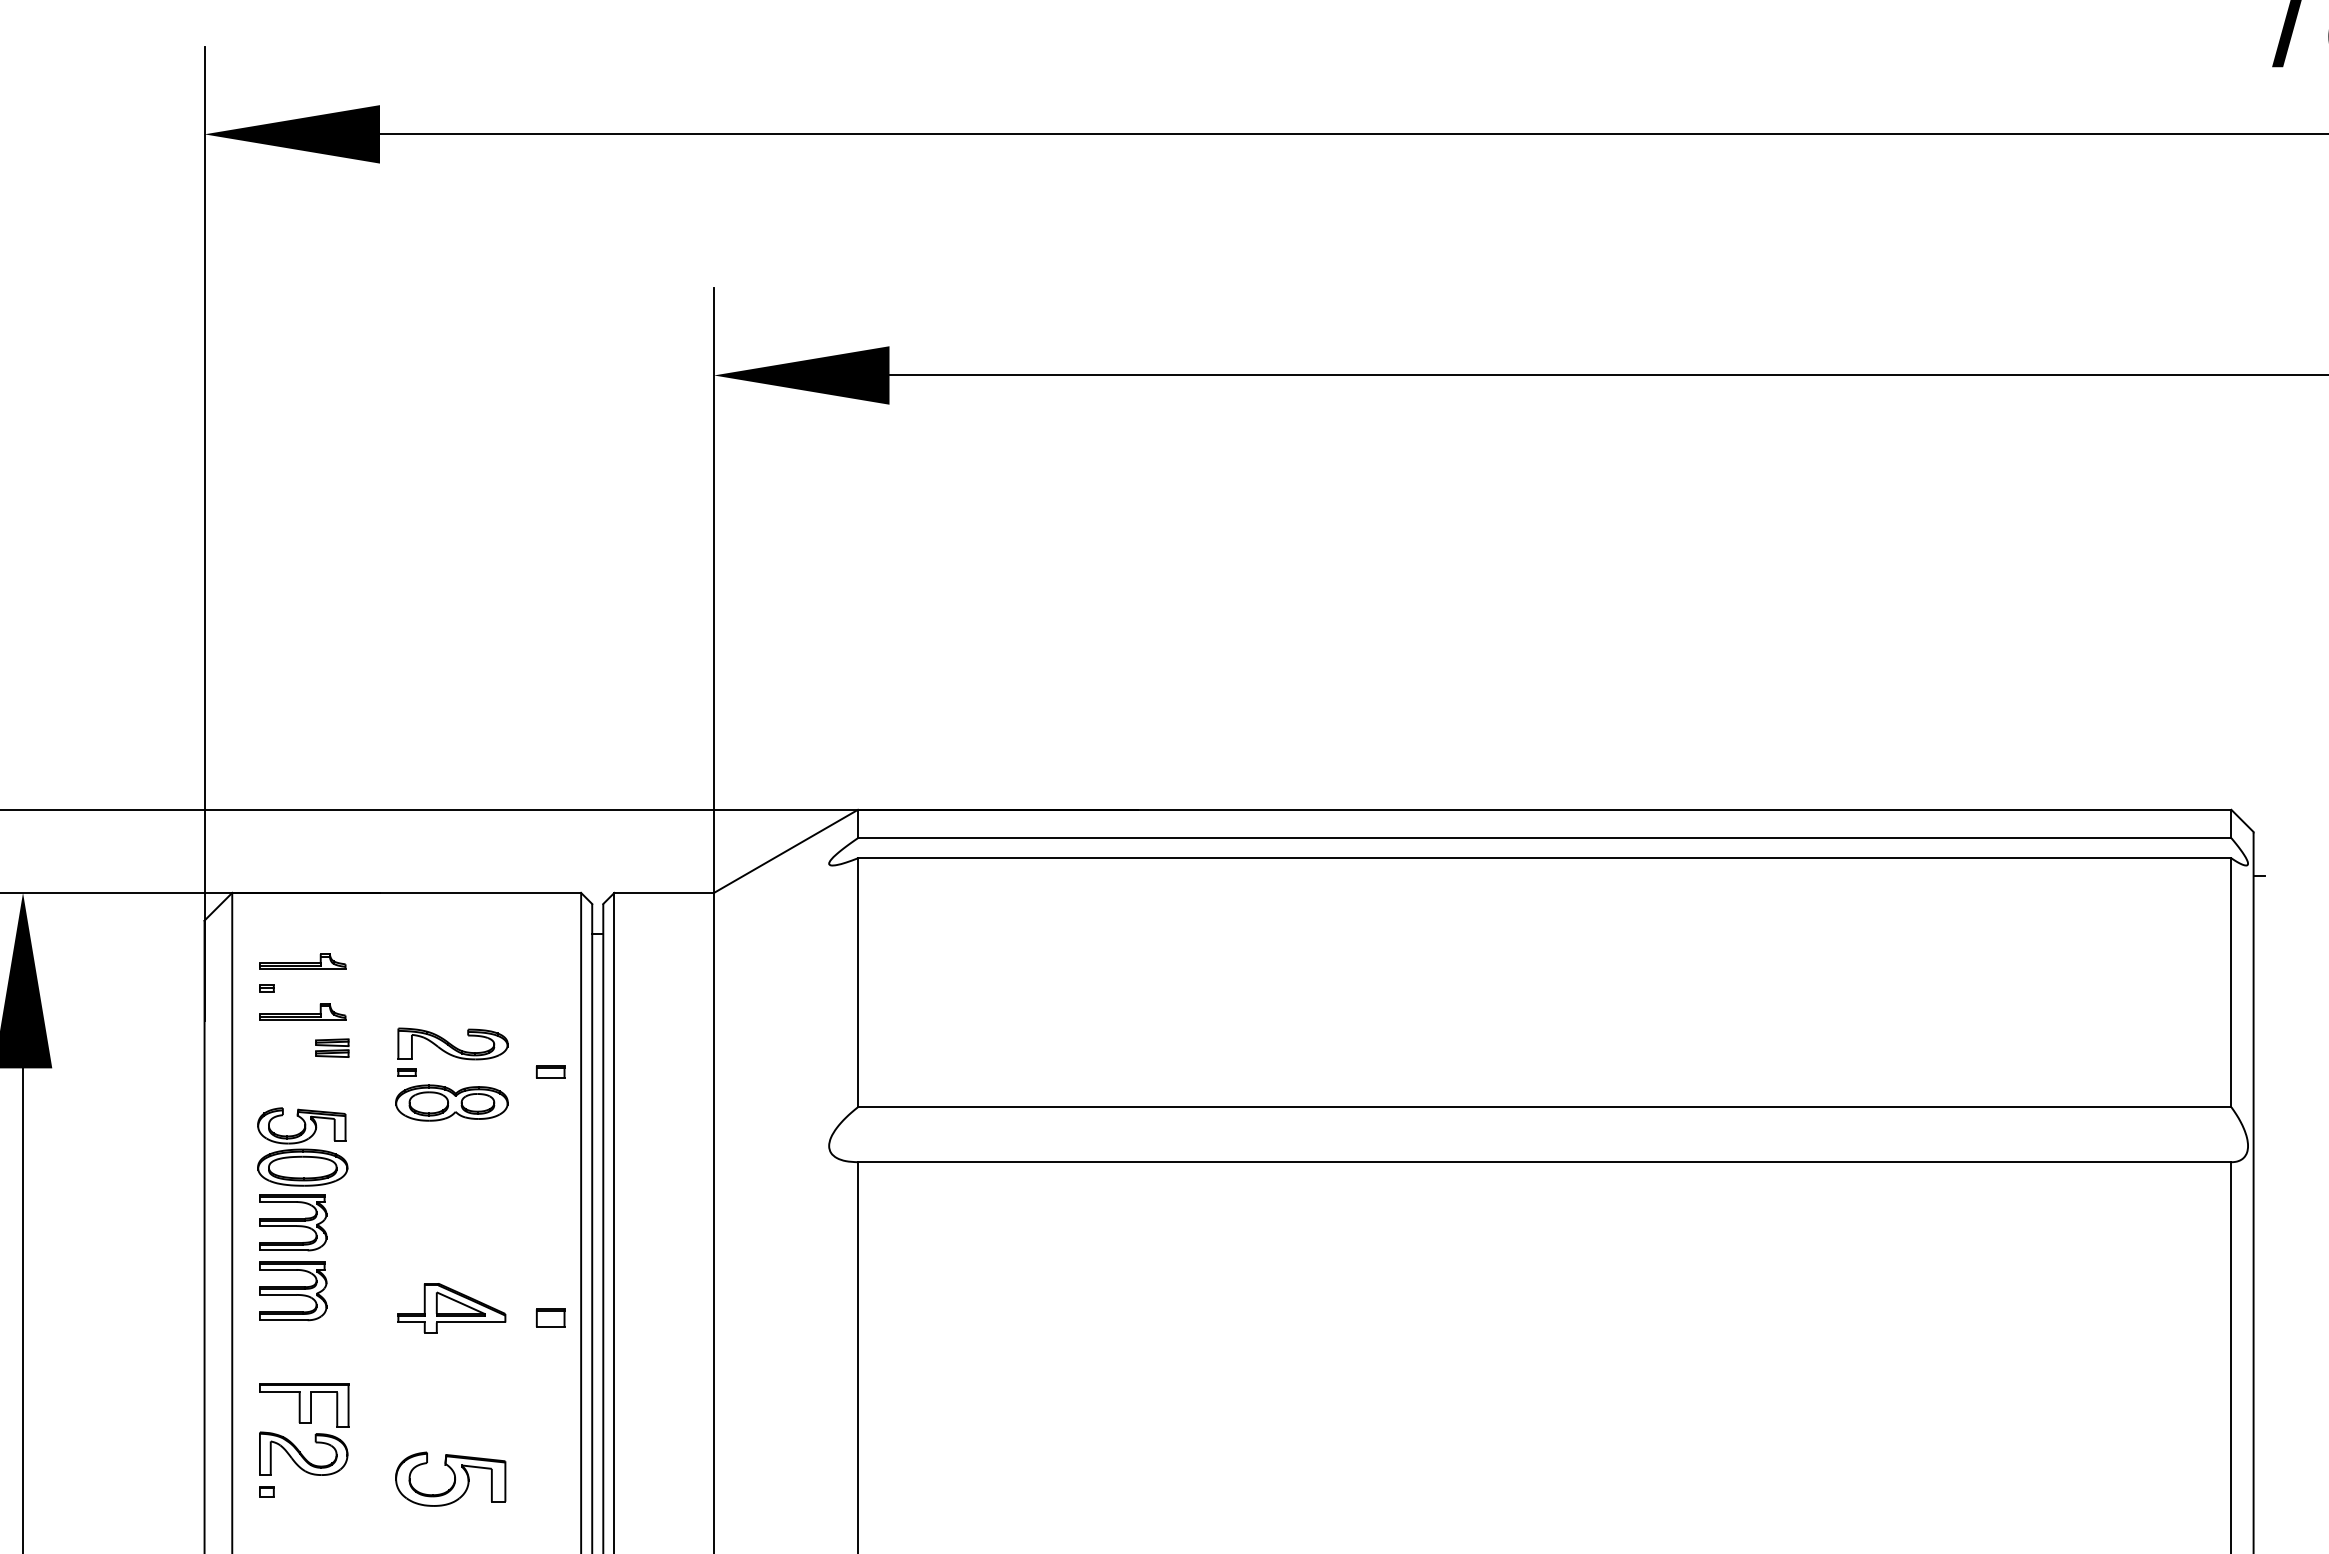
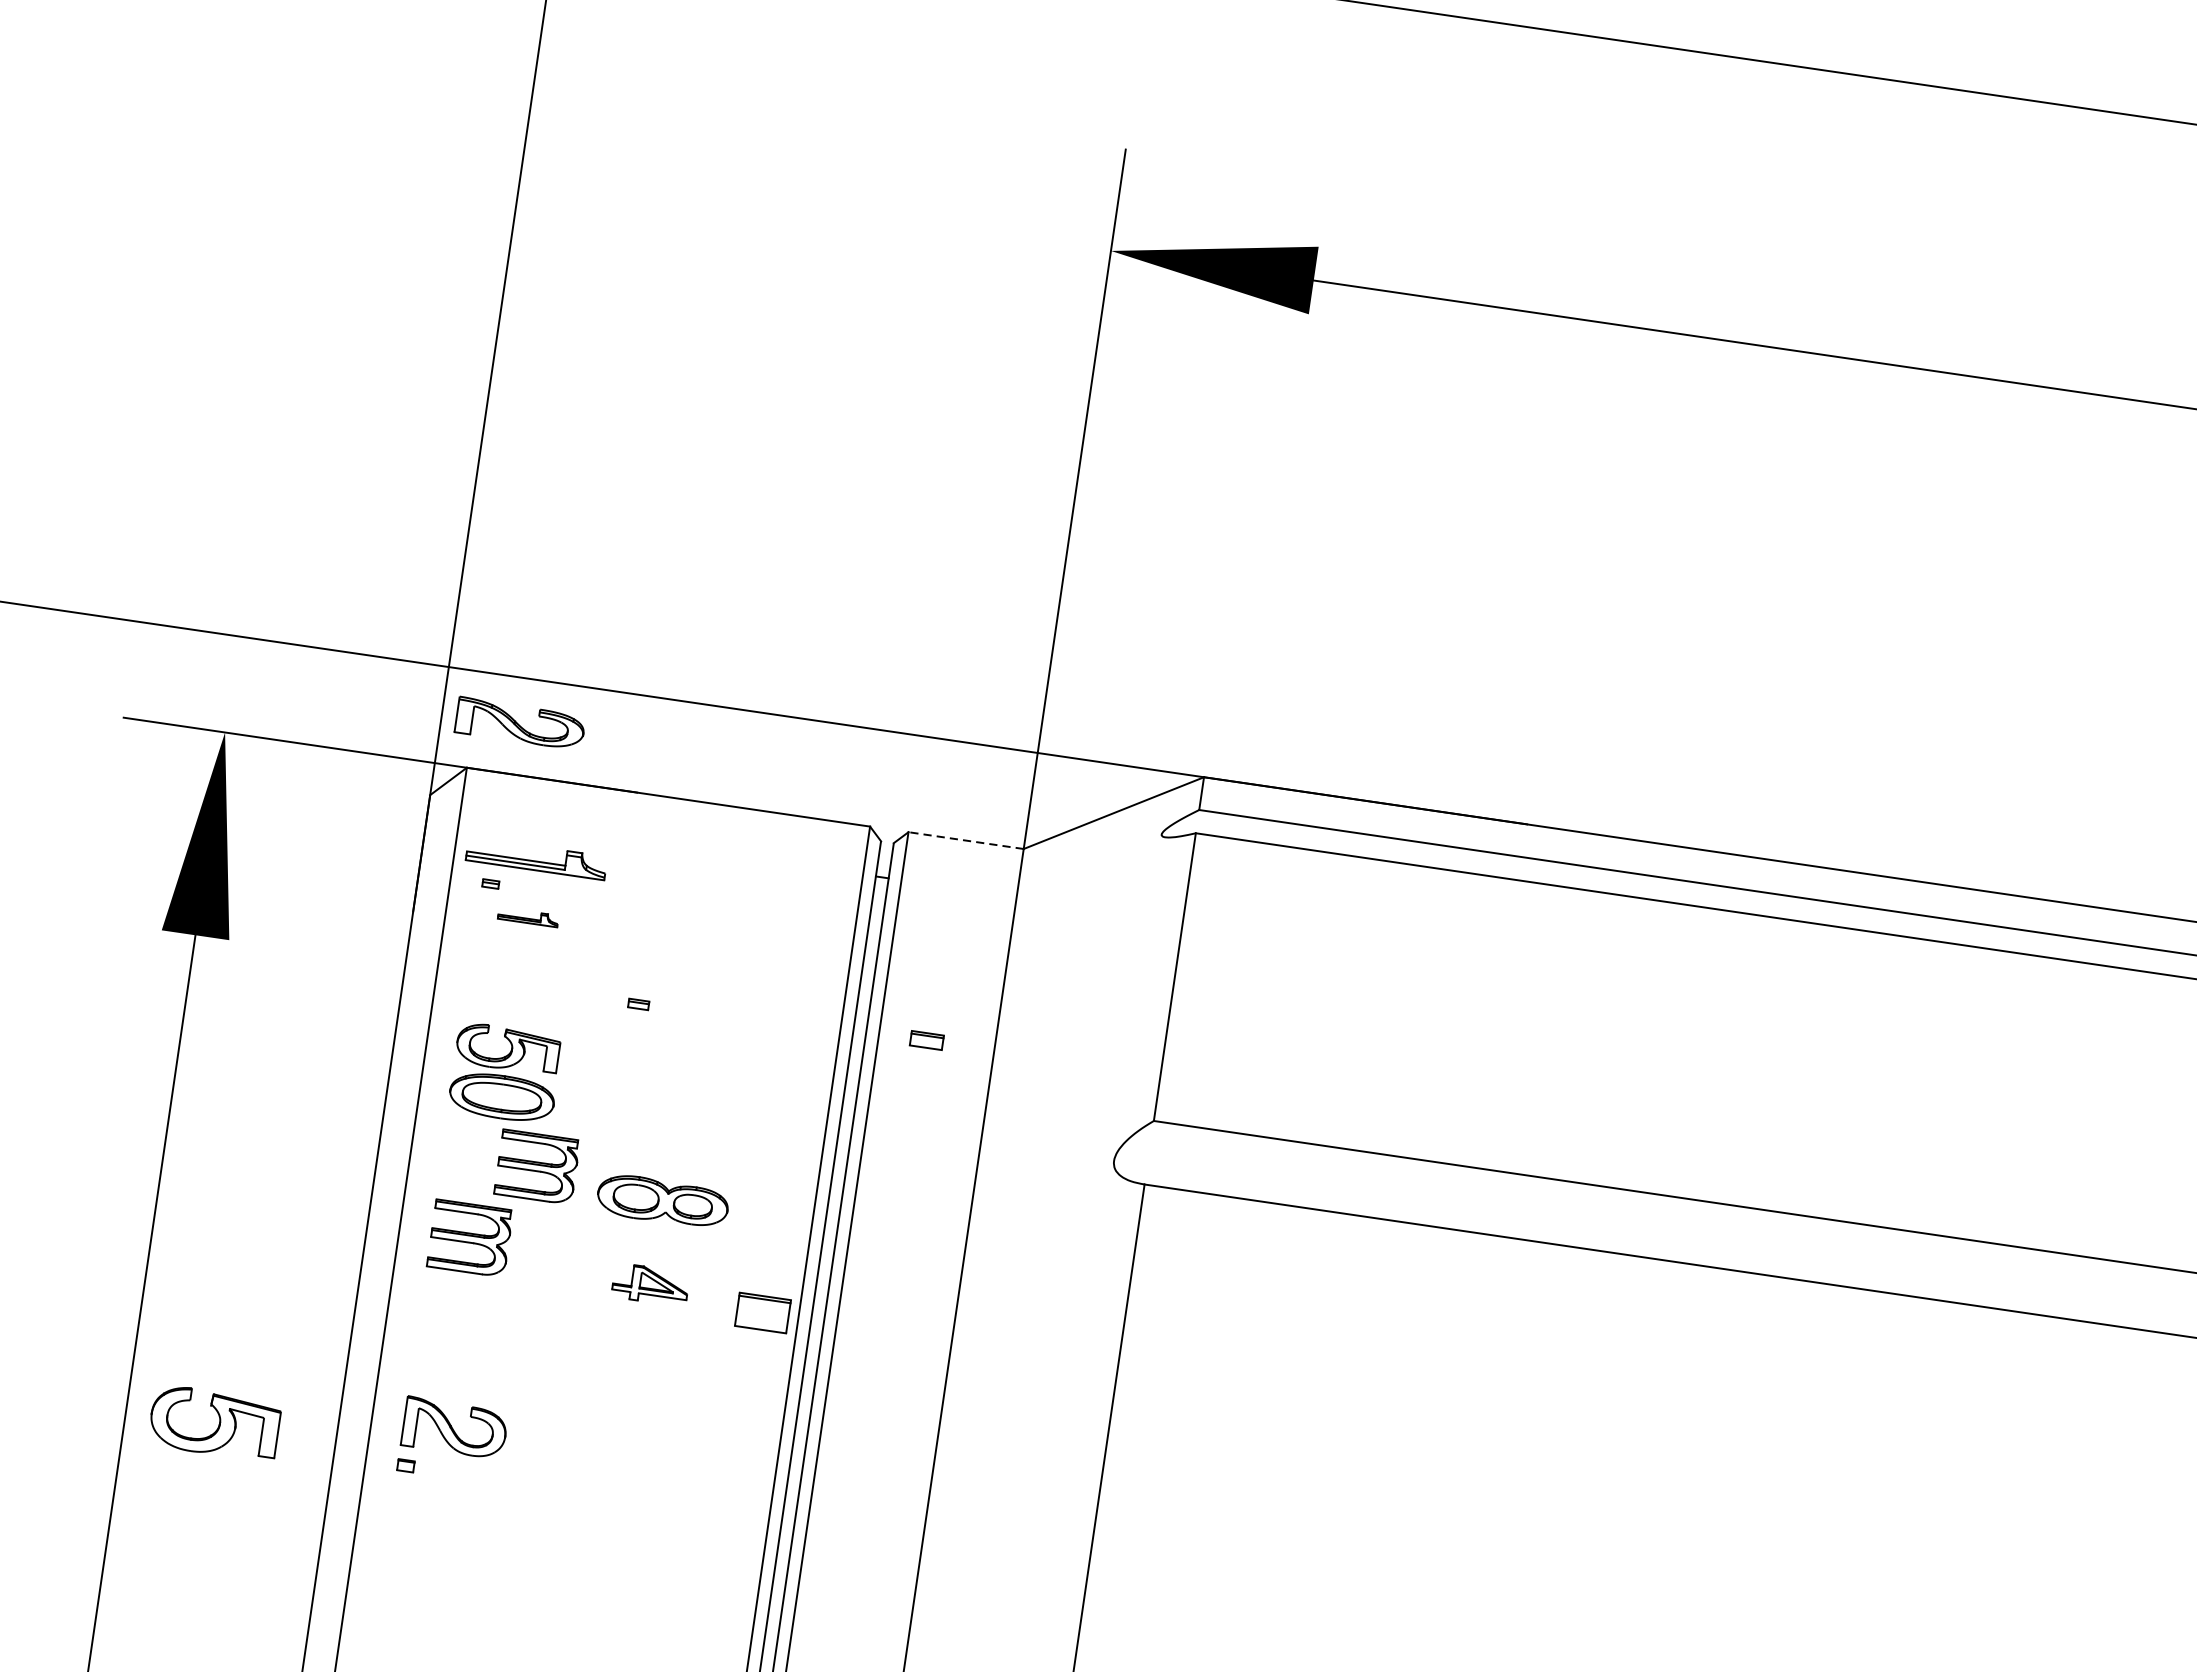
line: (664, 892) -> (966, 840), solid -> dashed
part: (302, 961) -> (536, 858), size x1.4
part: (302, 1011) -> (528, 916), size x0.6
part: (452, 1043) -> (519, 723), moved
part: (332, 1047) -> (556, 963), removed
part: (550, 1071) -> (926, 1039), moved
part: (451, 1102) -> (662, 1200), moved
part: (293, 1222) -> (537, 1167), moved
part: (451, 1308) -> (650, 1285), size x0.6
part: (550, 1317) -> (763, 1312), size x1.6
part: (304, 1405) -> (463, 1372), removed
part: (450, 1478) -> (214, 1422), moved

